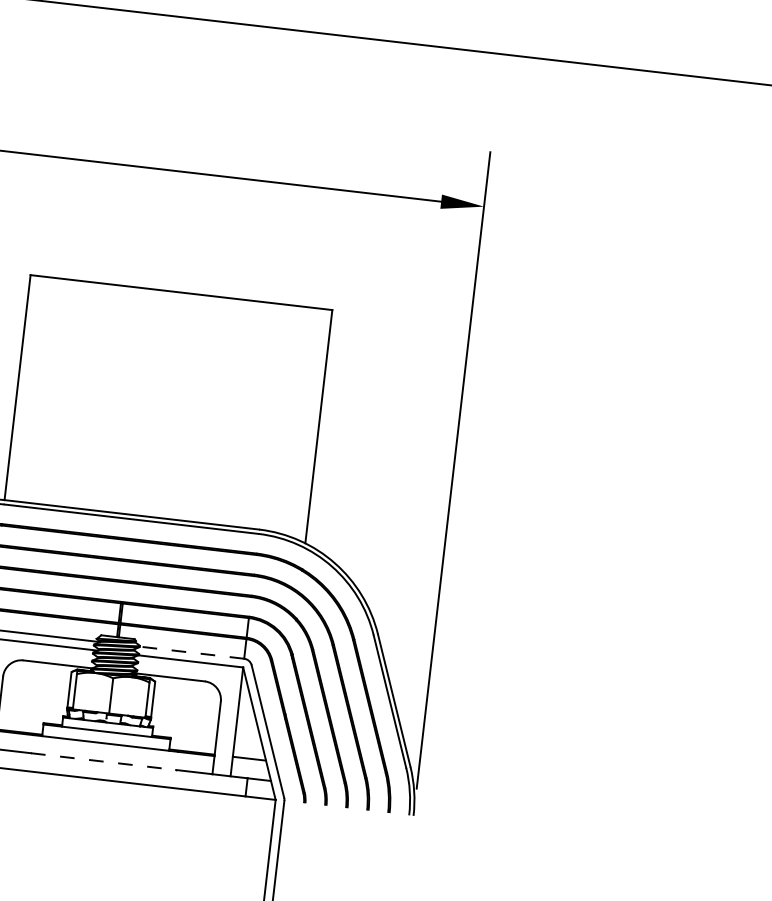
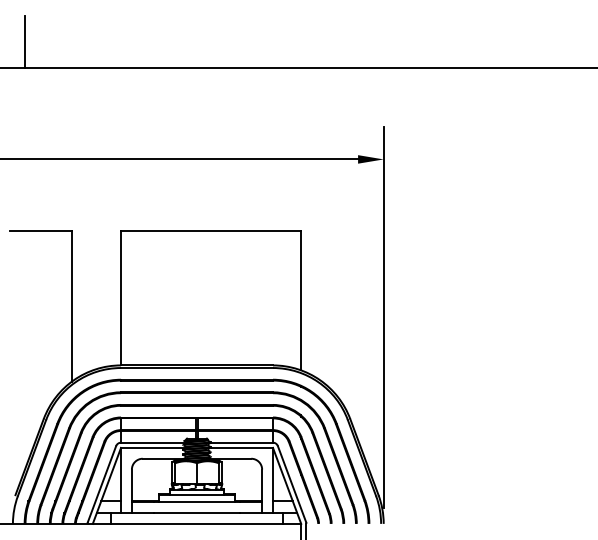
line: (191, 652) -> (241, 442), dashed -> solid
line: (104, 762) -> (197, 513), dashed -> solid

